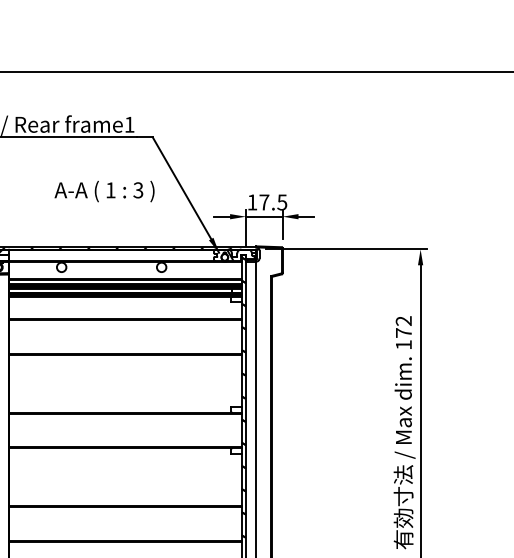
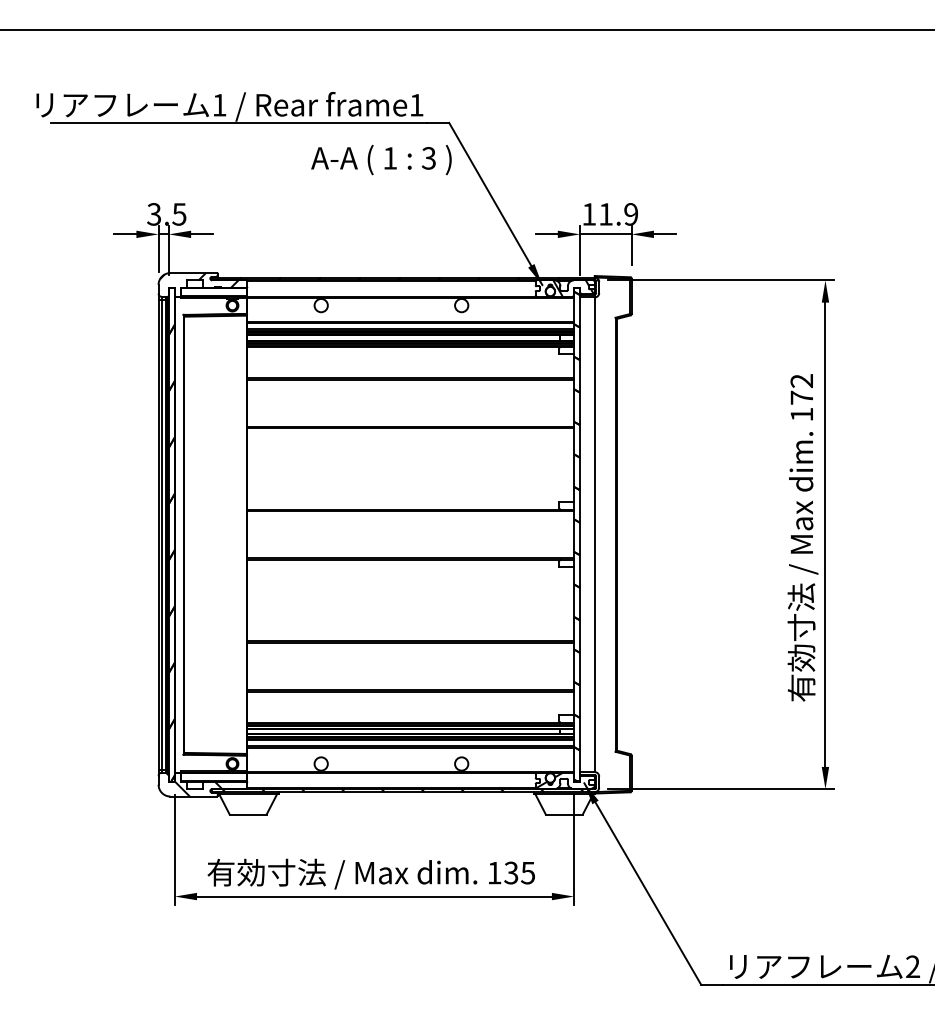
text: (104, 191) -> (381, 160), moved
text: (273, 202) -> (618, 214), 17.5 -> 11.9

